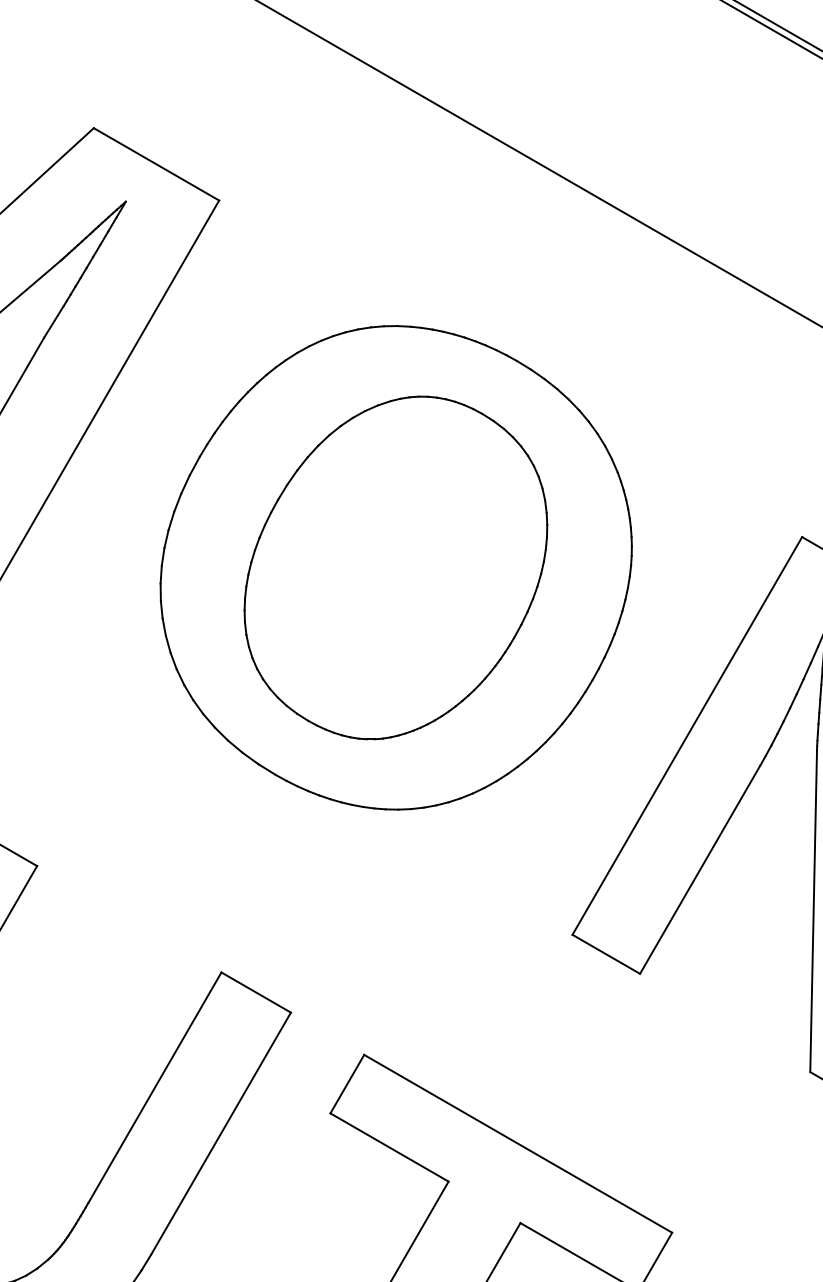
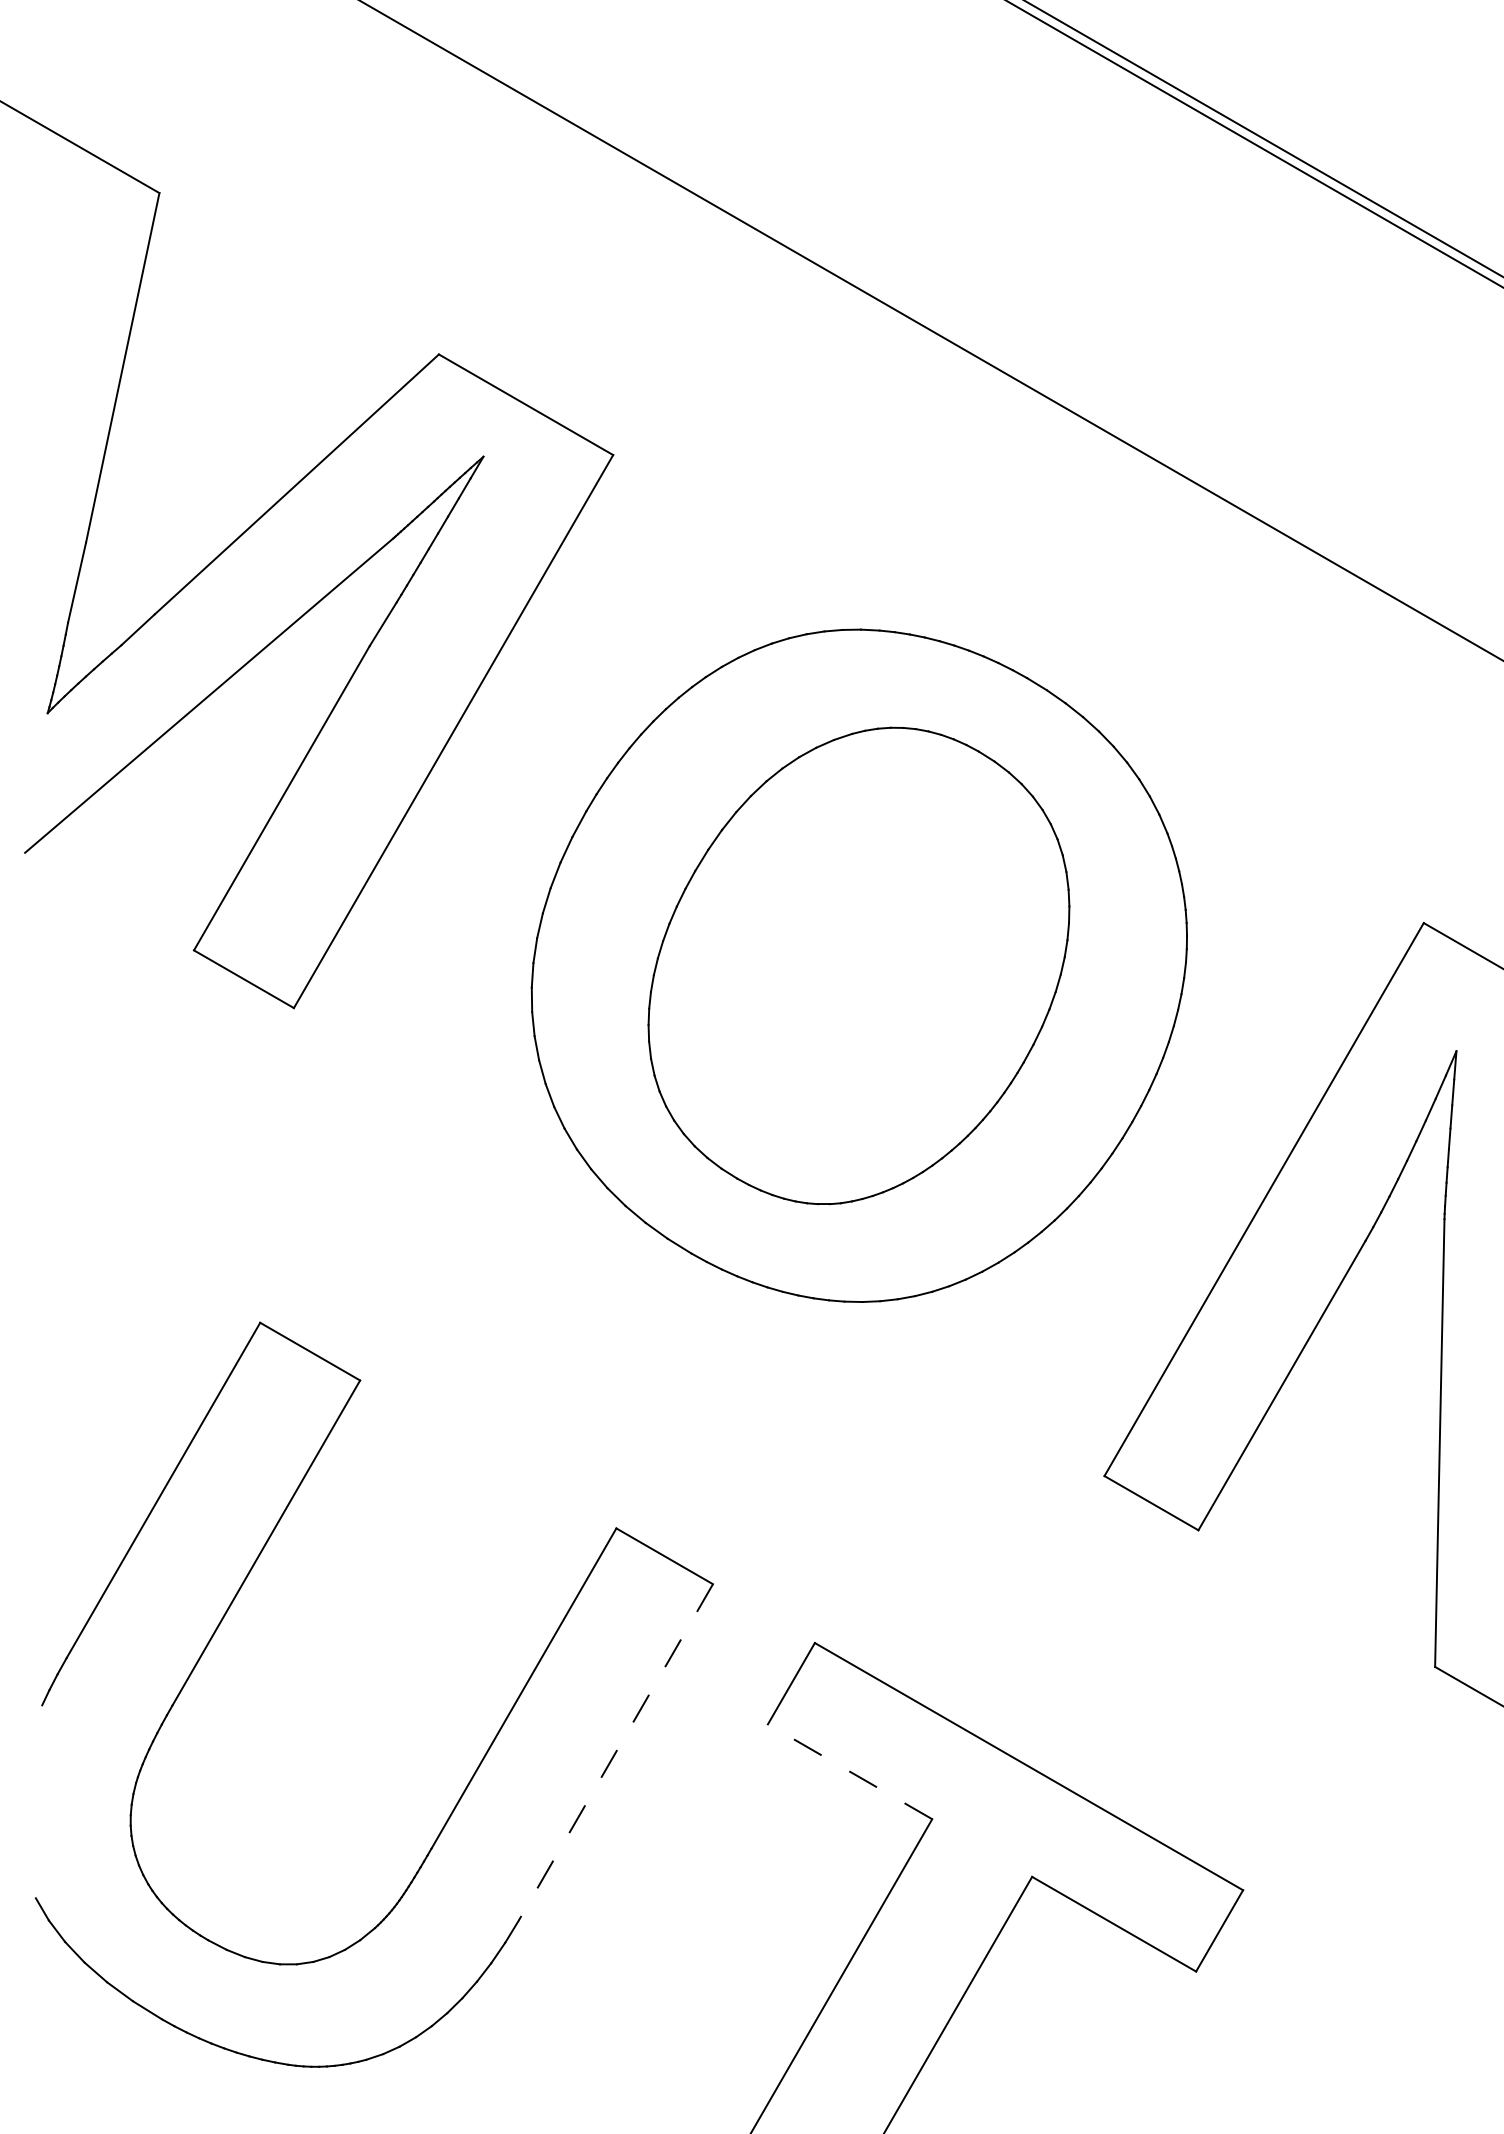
line: (220, 1133) -> (615, 1752), solid -> dashed
line: (389, 1147) -> (850, 1771), solid -> dashed

